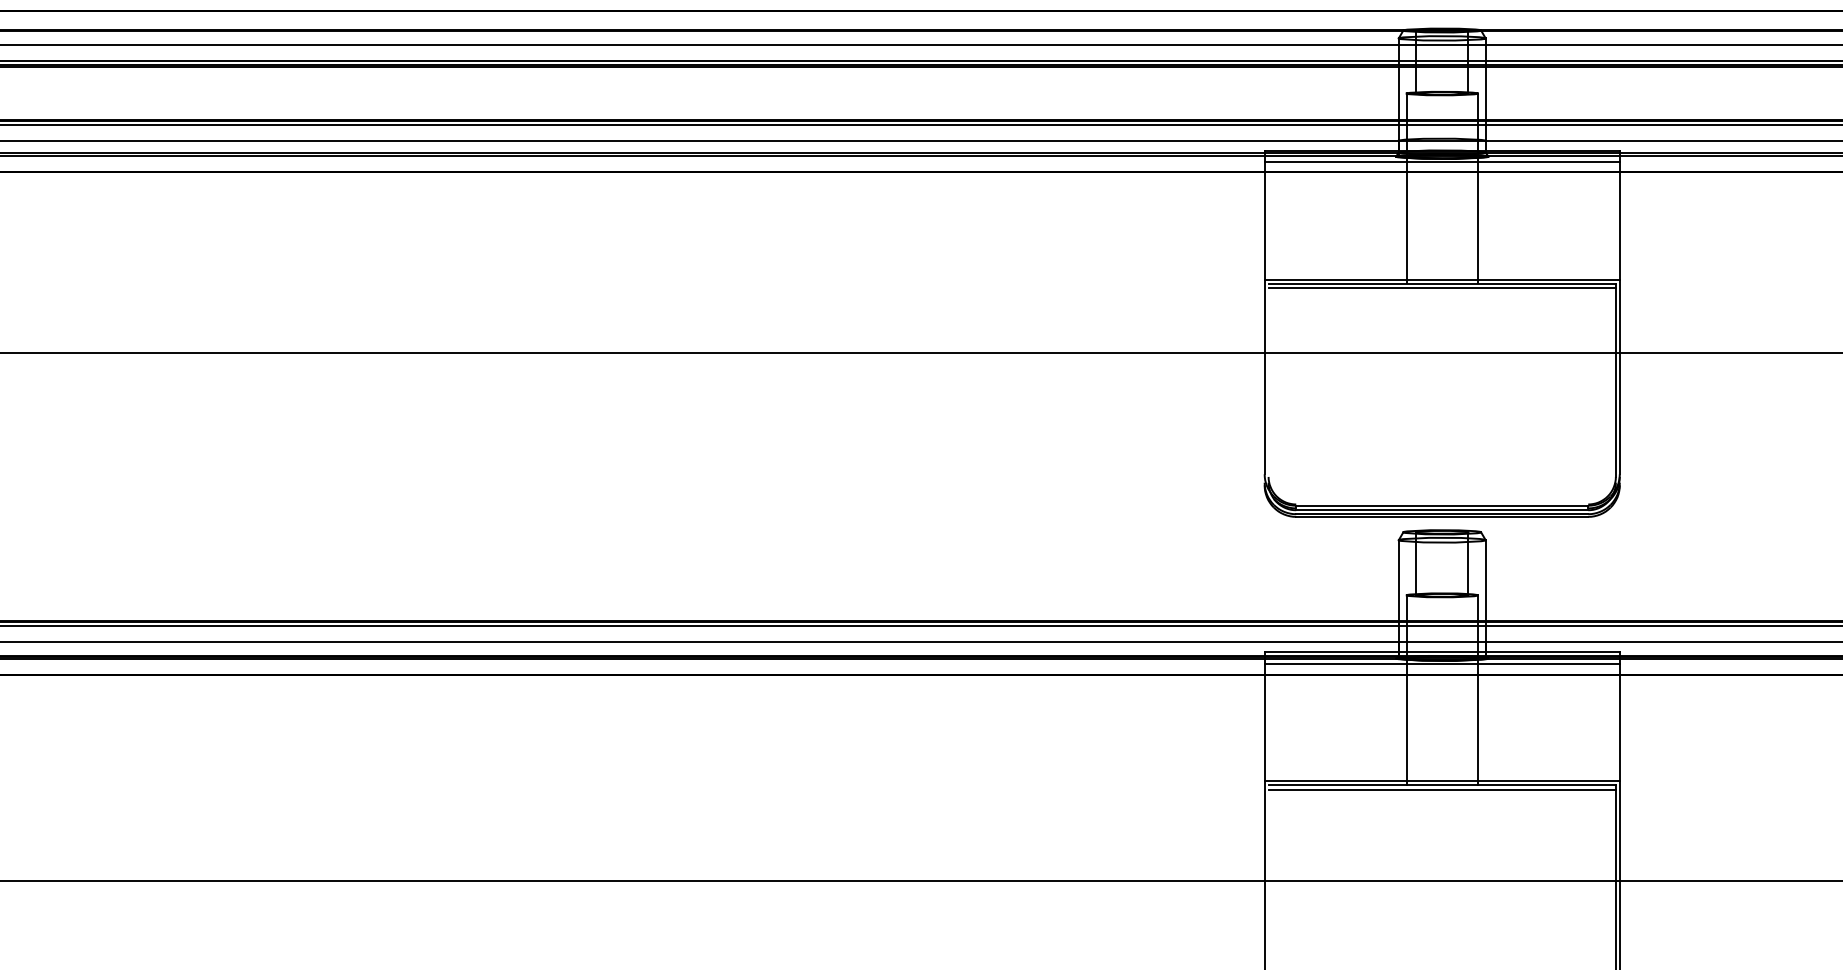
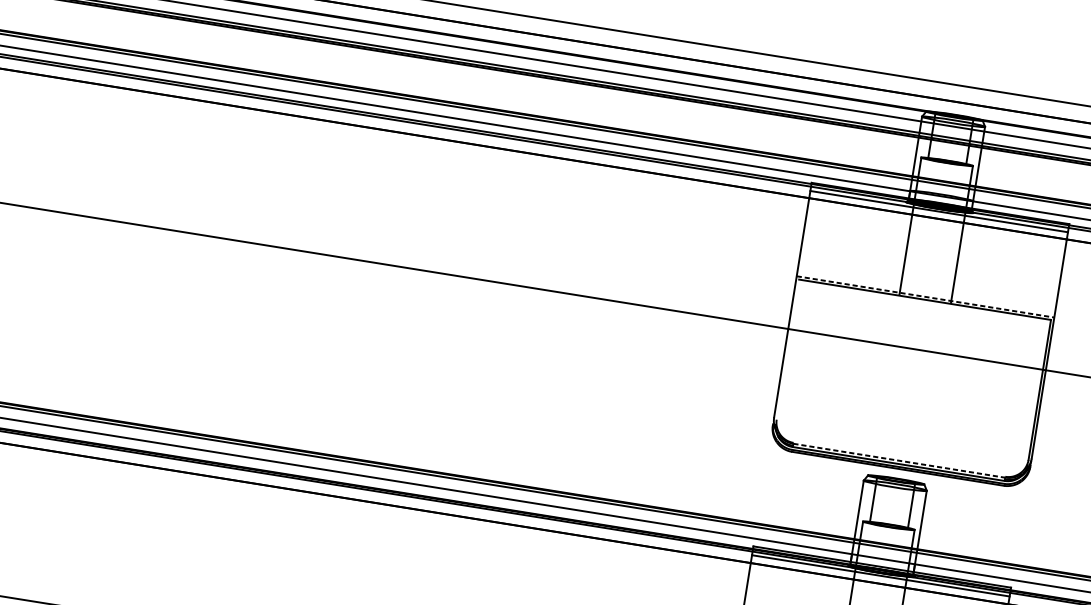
line: (1442, 279) -> (925, 296), solid -> dashed
line: (1441, 287) -> (924, 302), removed
line: (1442, 505) -> (899, 460), solid -> dashed

